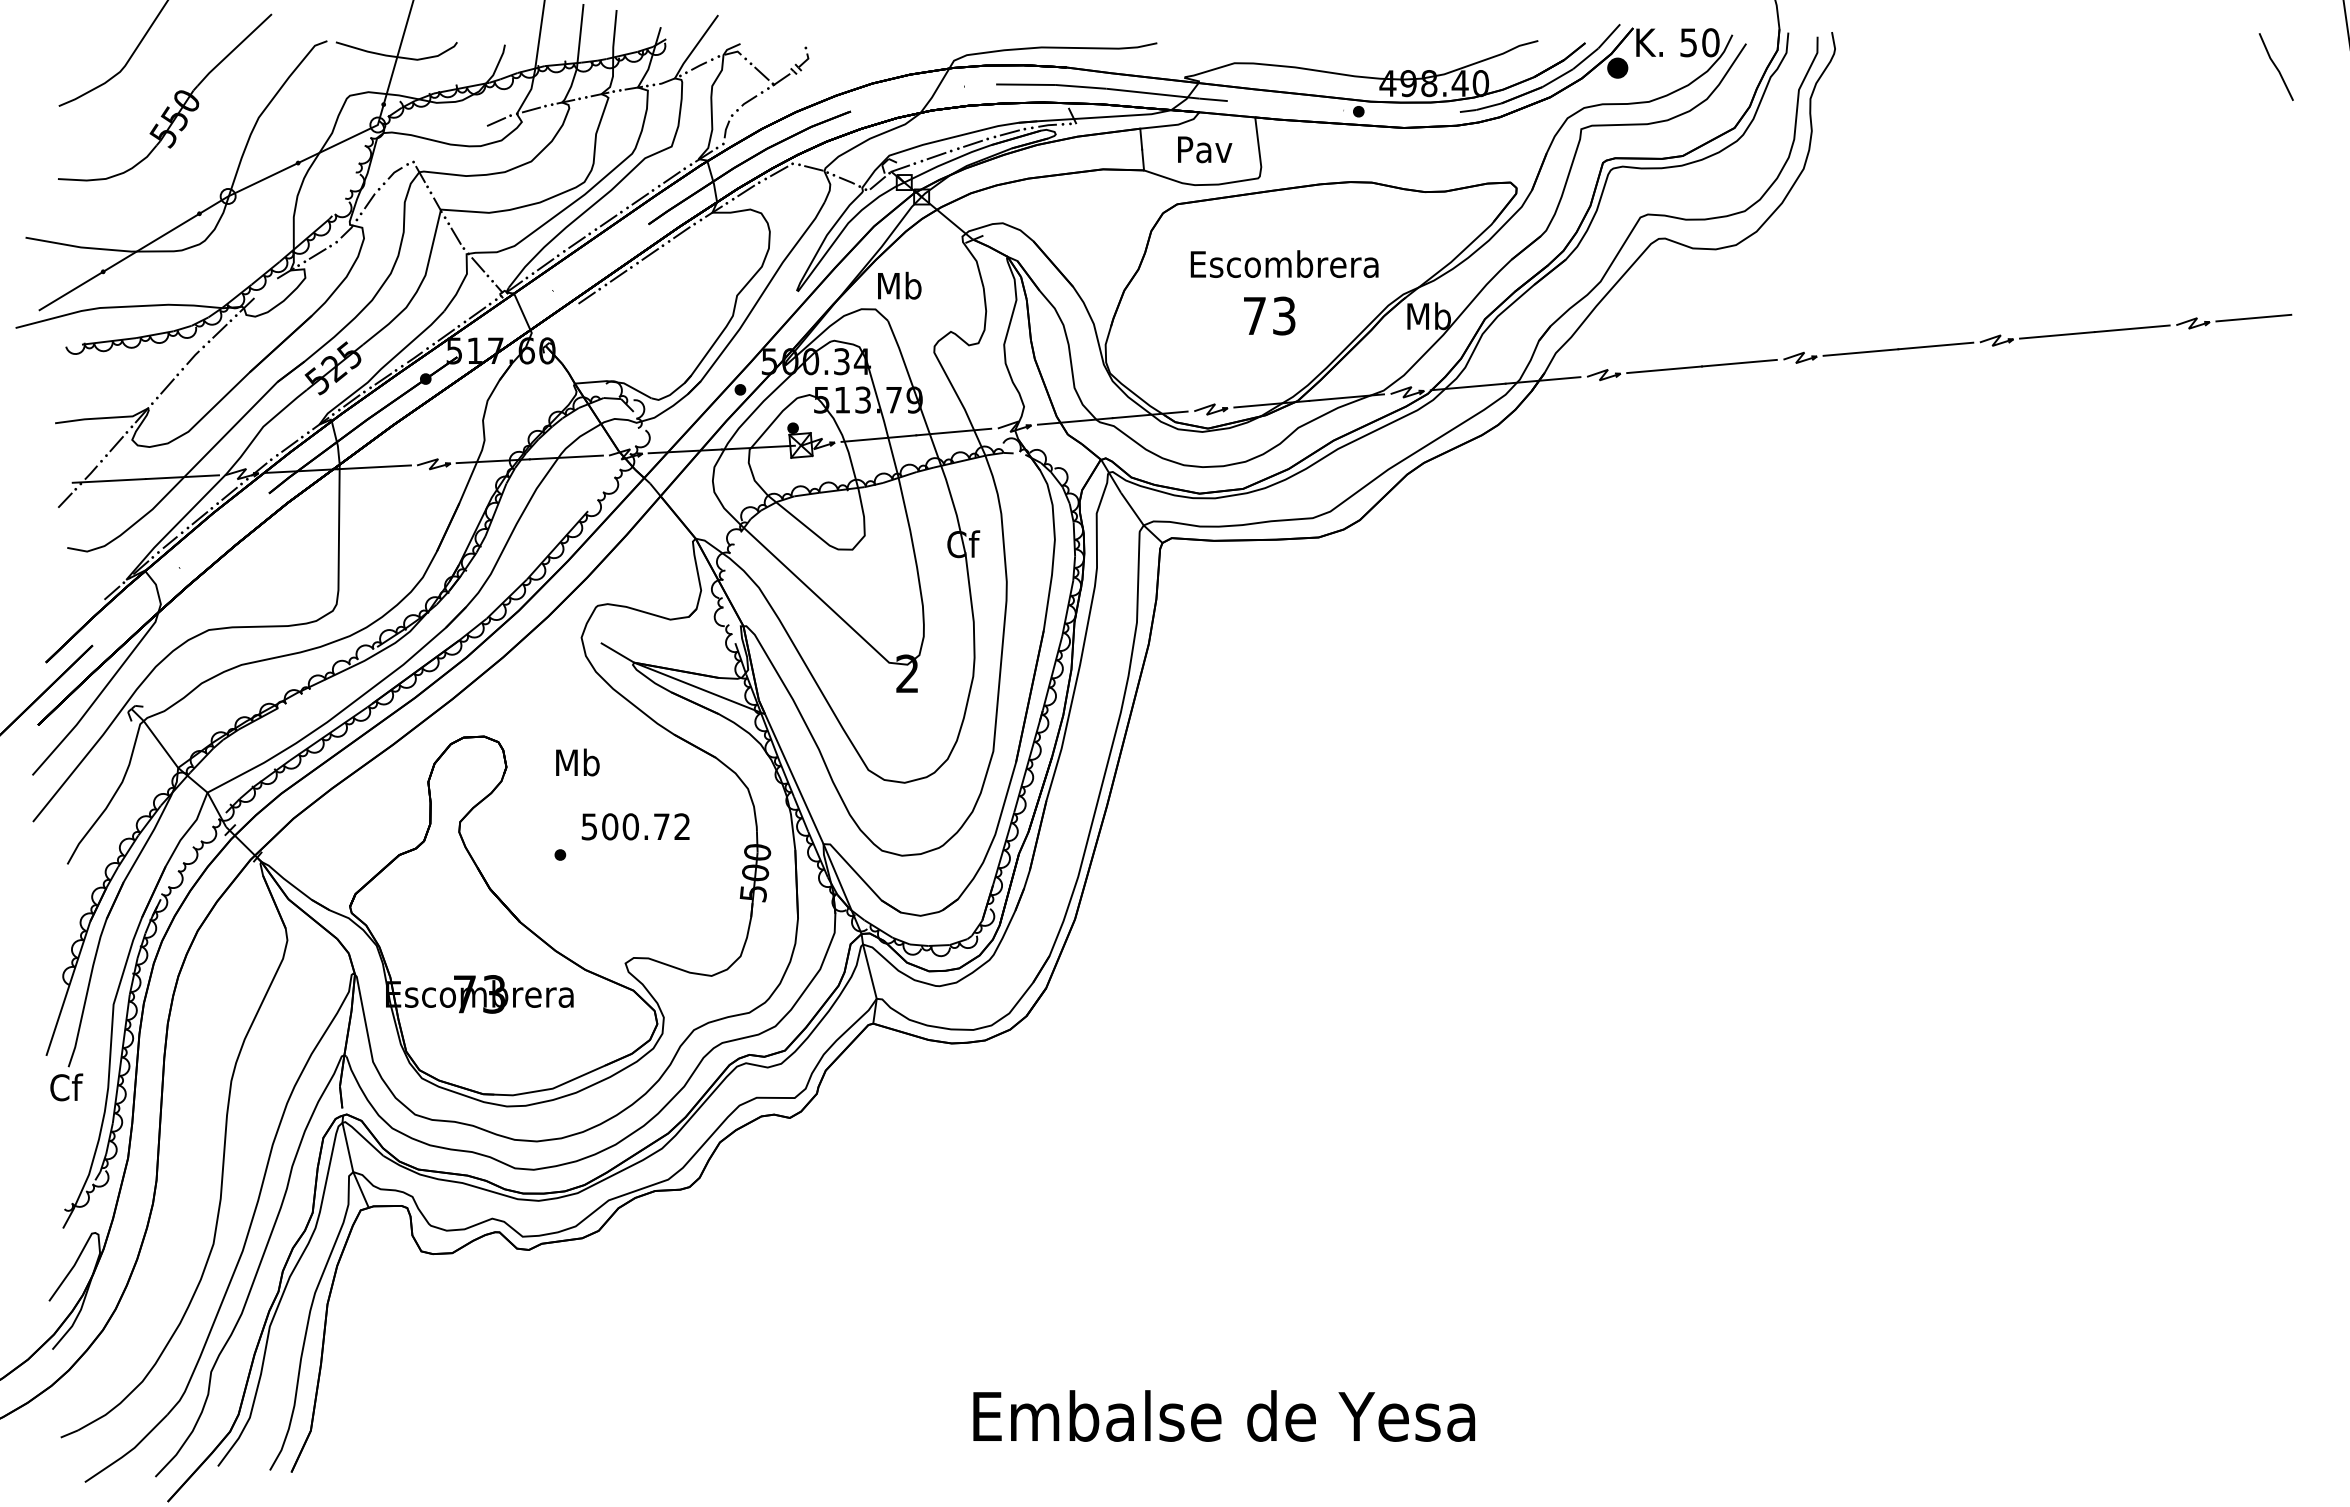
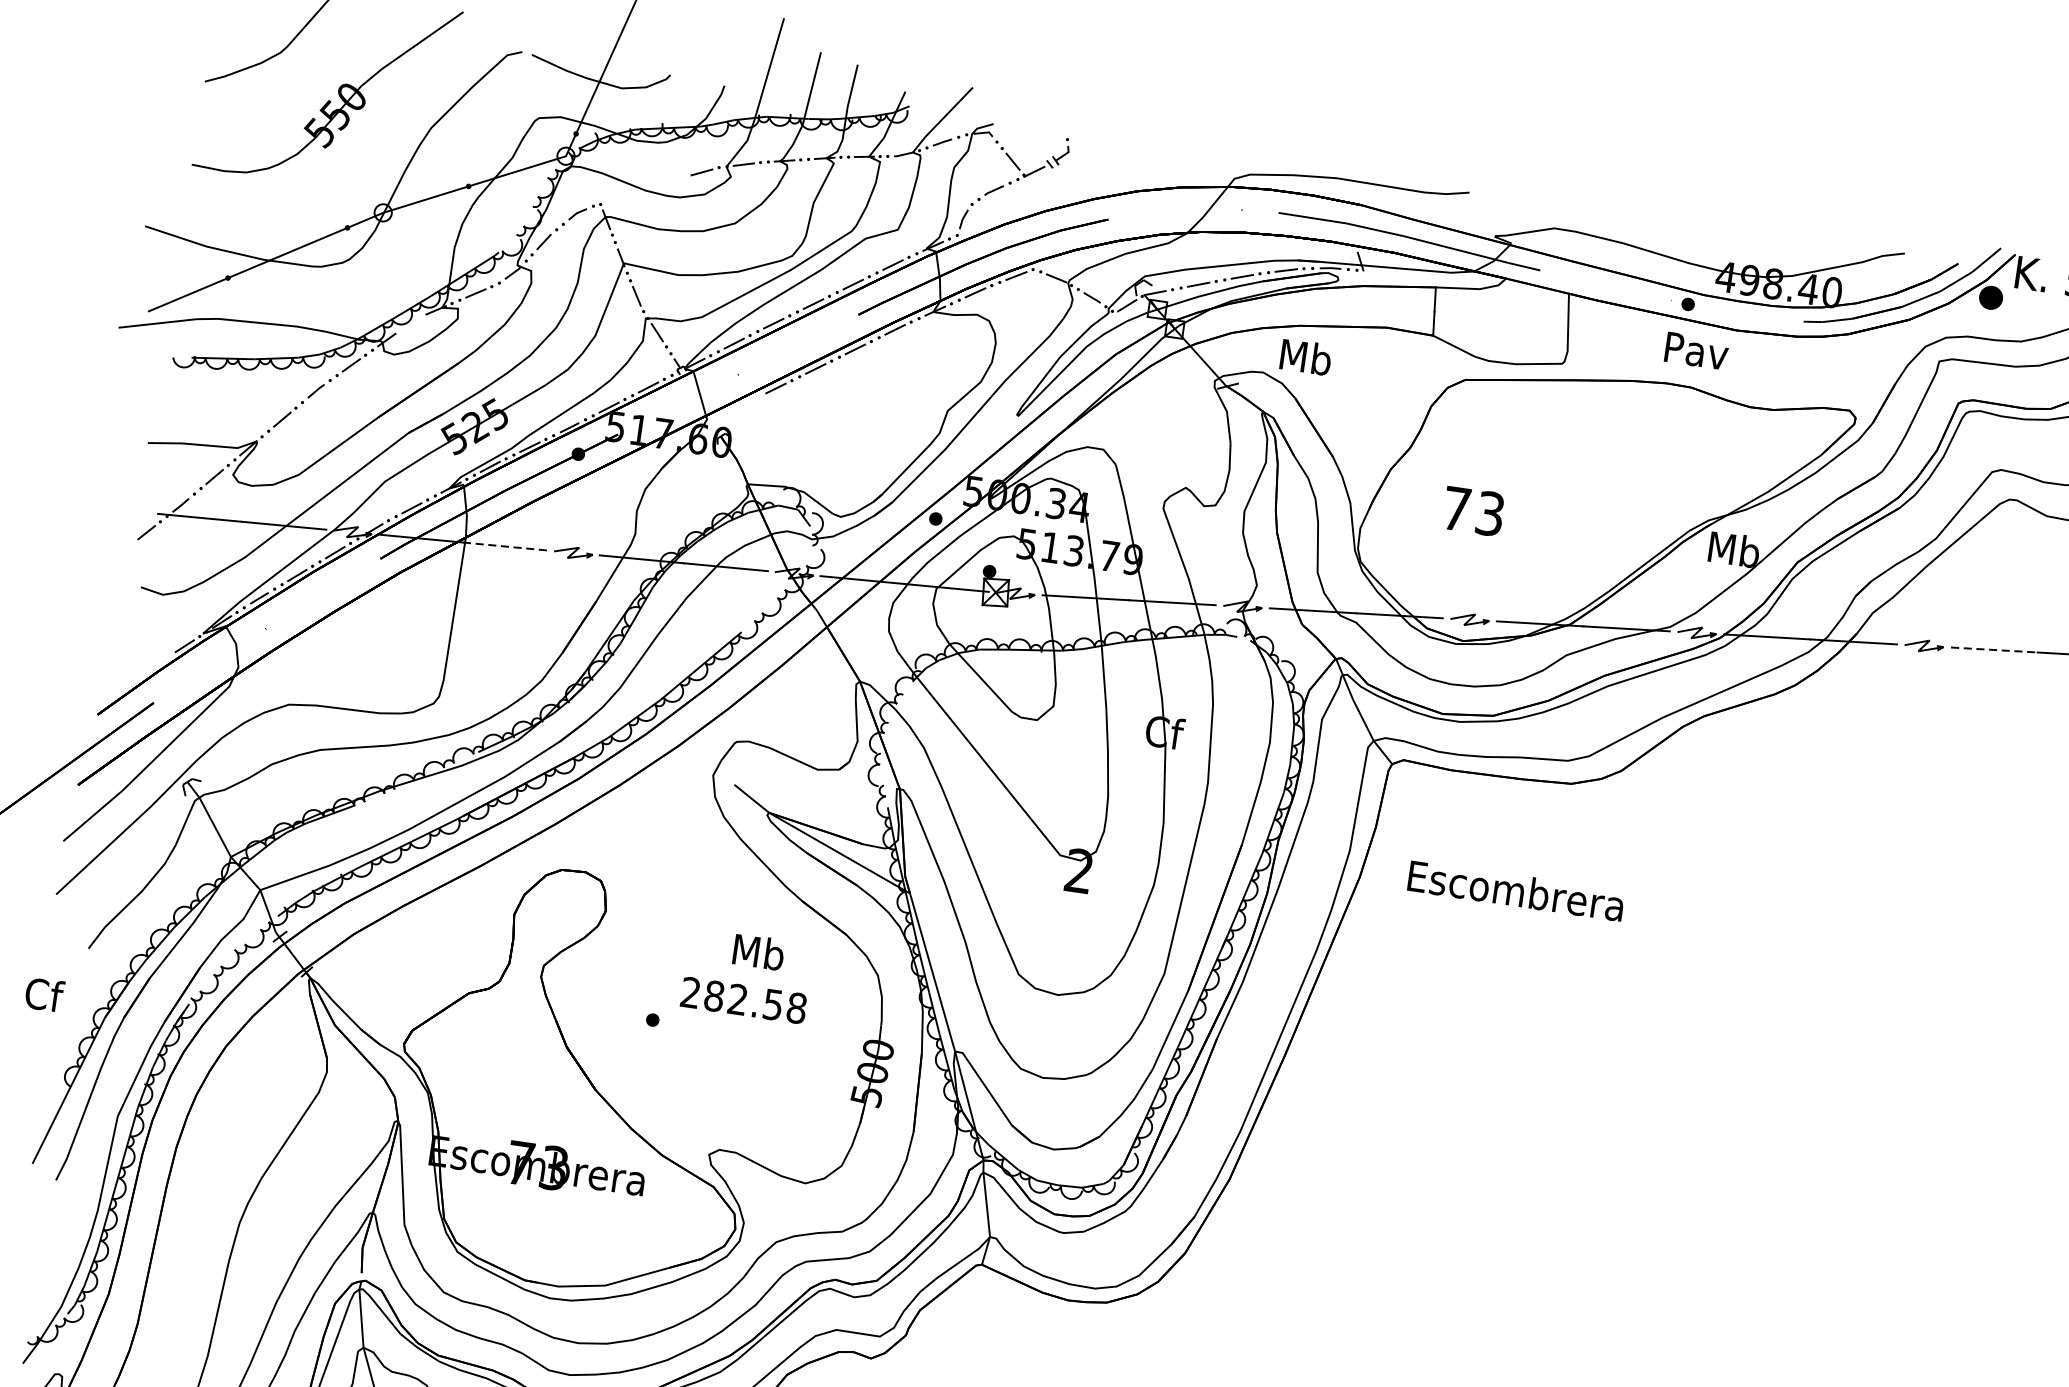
text: (1205, 149) -> (1697, 350), moved
text: (1284, 263) -> (1516, 890), moved
text: (899, 285) -> (1305, 356), moved
text: (1269, 315) -> (1473, 510), moved
line: (1664, 369) -> (1994, 649), solid -> dashed
line: (374, 467) -> (505, 546), solid -> dashed
text: (577, 762) -> (758, 952), moved
text: (635, 826) -> (743, 1000), 500.72 -> 282.58
text: (66, 1087) -> (44, 994), moved

